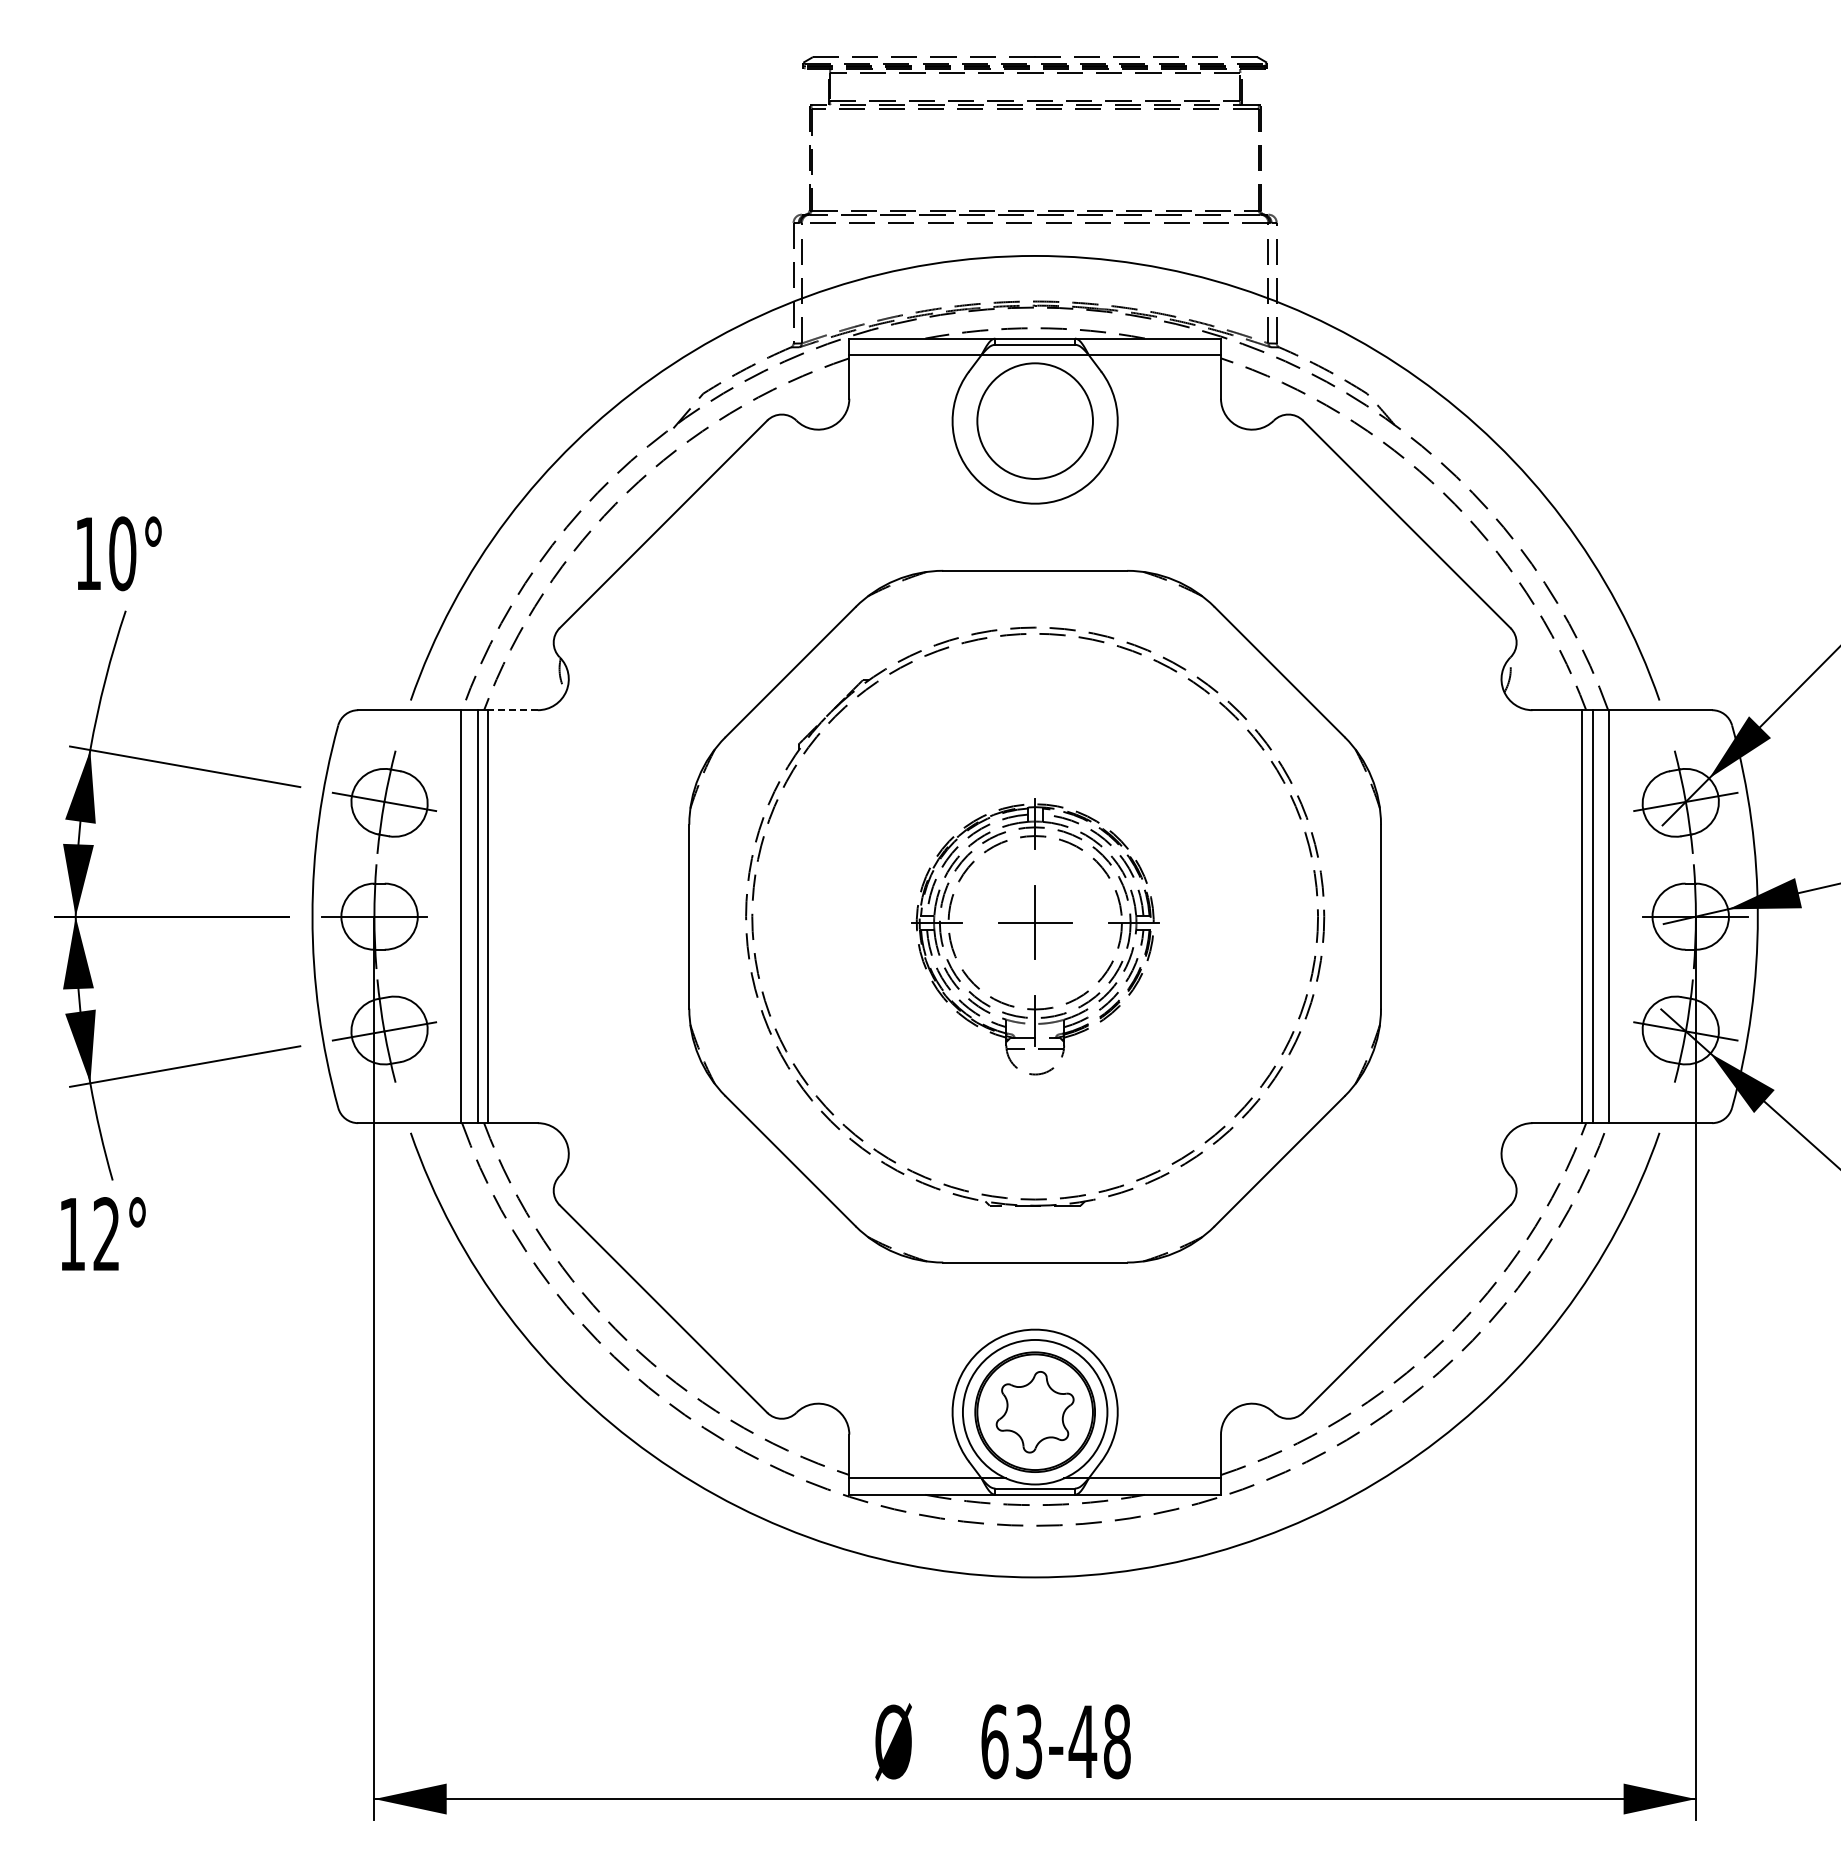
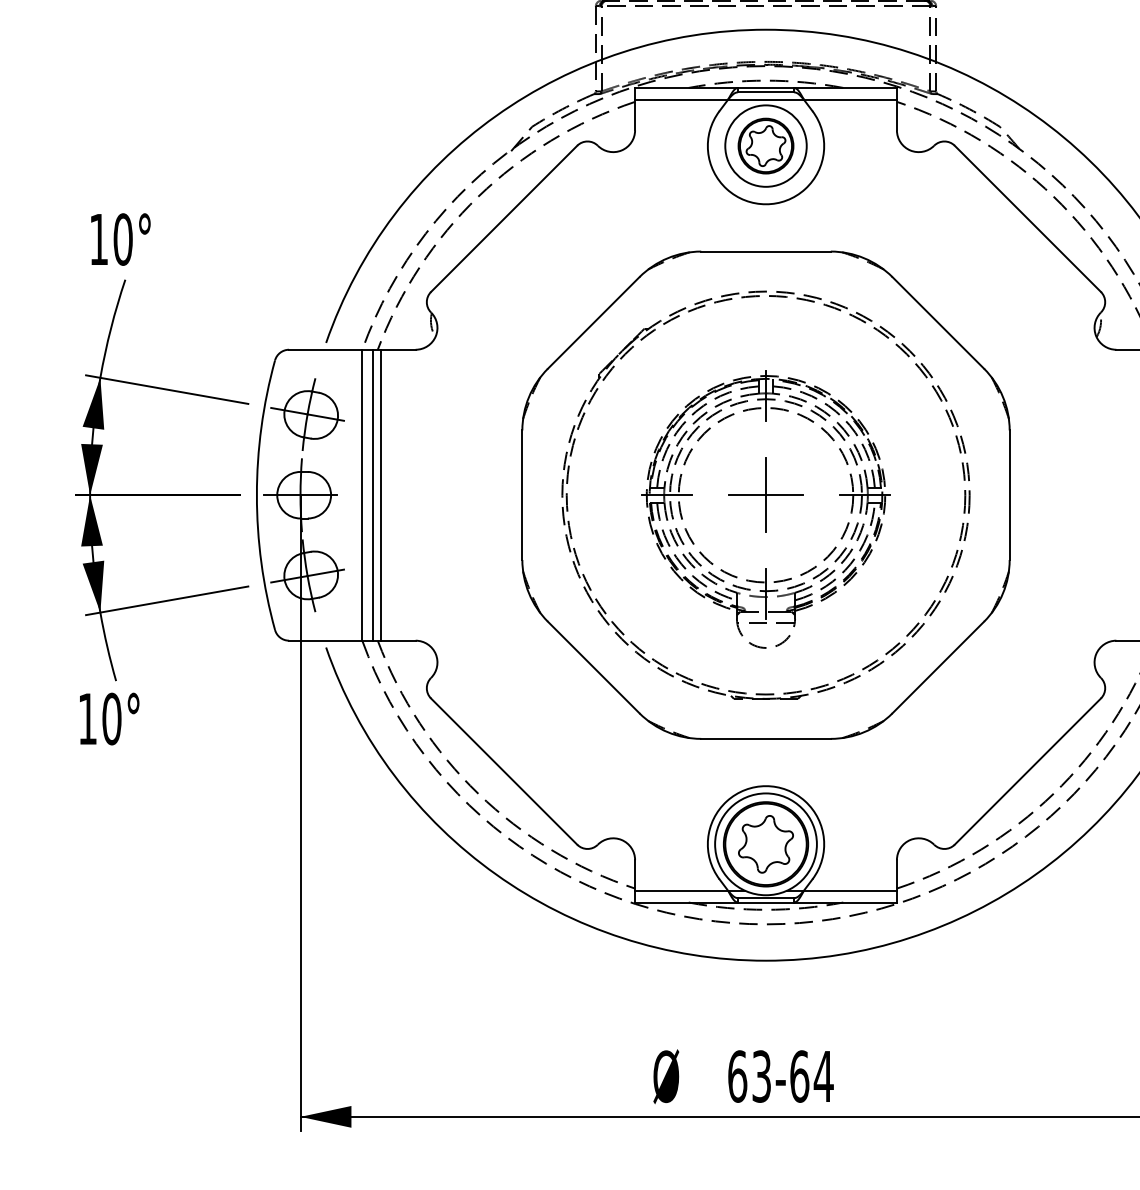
part: (1034, 420) -> (765, 145), added
line: (512, 710) -> (397, 349), dashed -> solid
part: (1035, 936) -> (766, 509), size x1.43
text: (106, 1234) -> (111, 719), 12° -> 10°
text: (1099, 1741) -> (811, 1076), 63-48 -> 63-64

